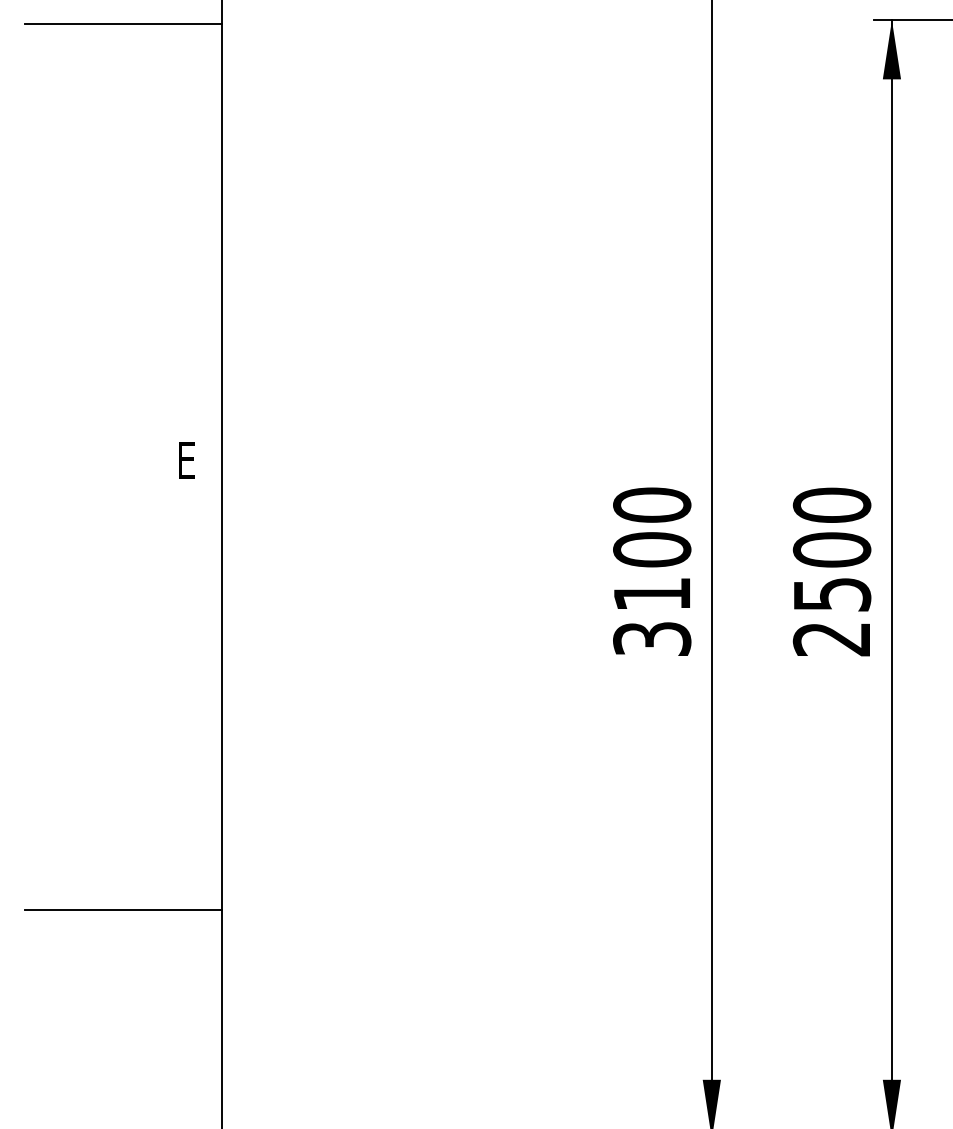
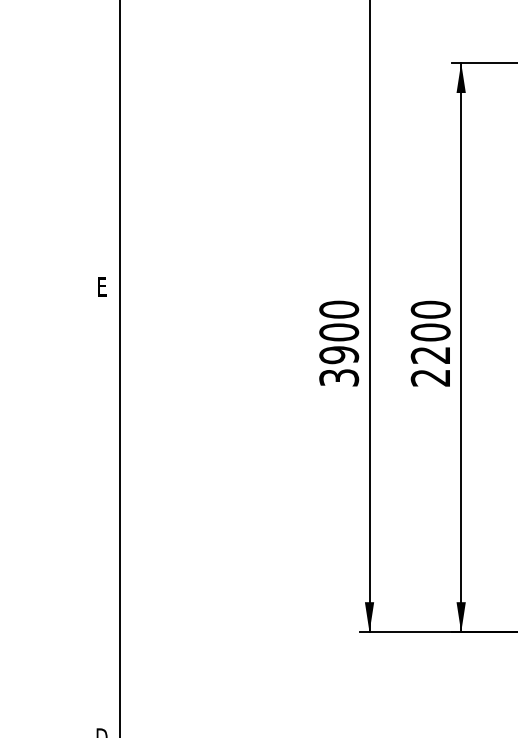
line: (124, 23) -> (70, 64), removed
text: (652, 595) -> (339, 355), 3100 -> 3900
text: (831, 595) -> (430, 355), 2500 -> 2200
line: (124, 909) -> (70, 515), removed

